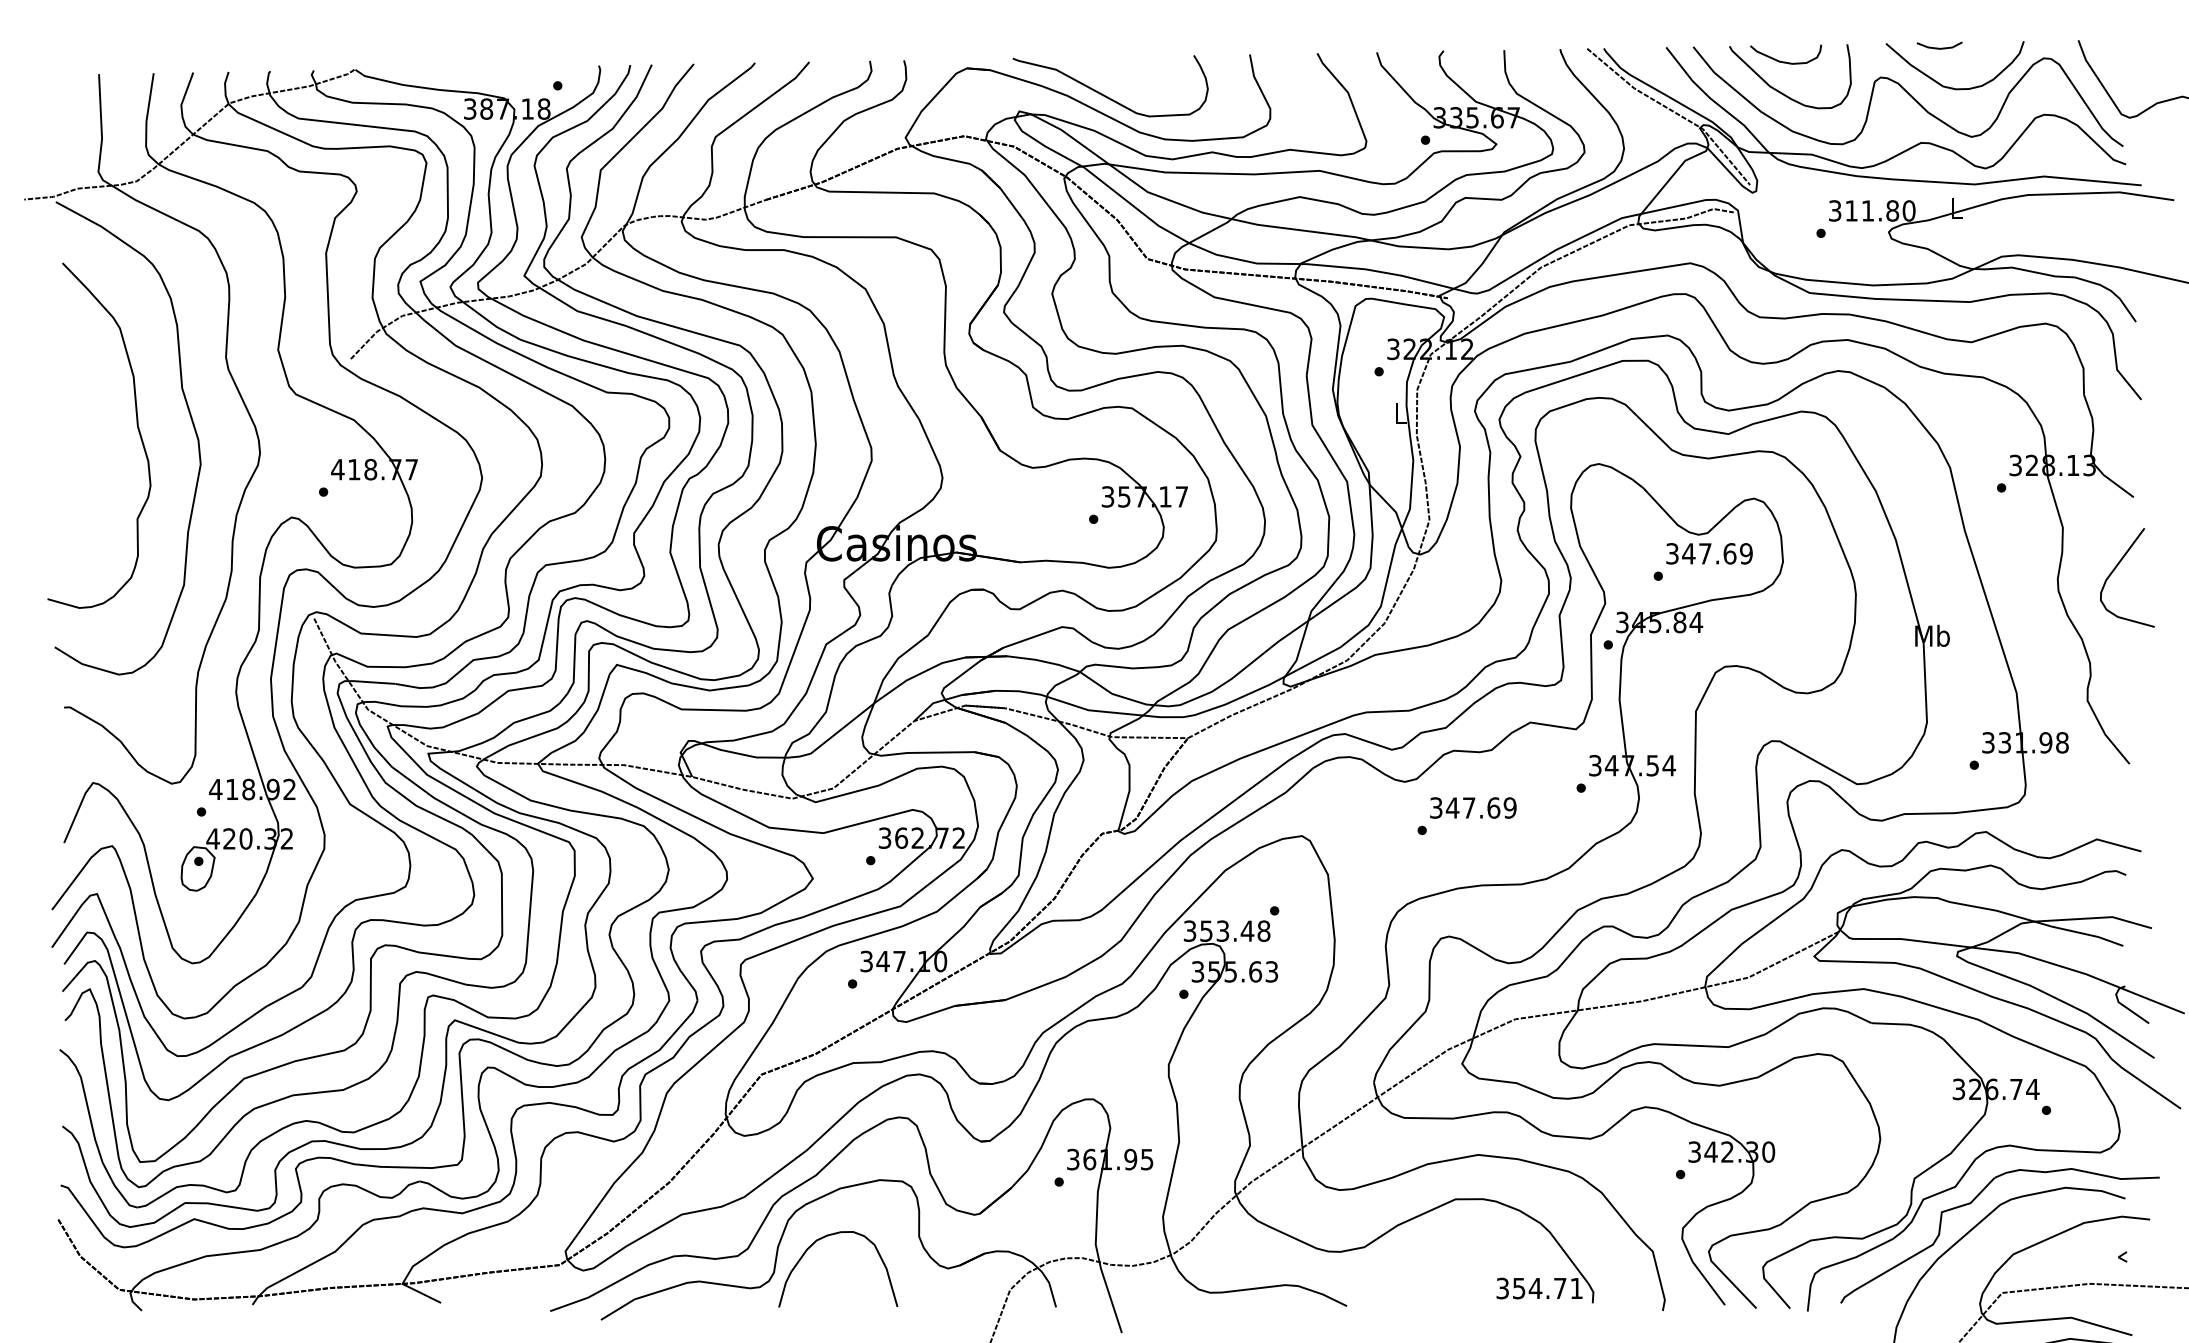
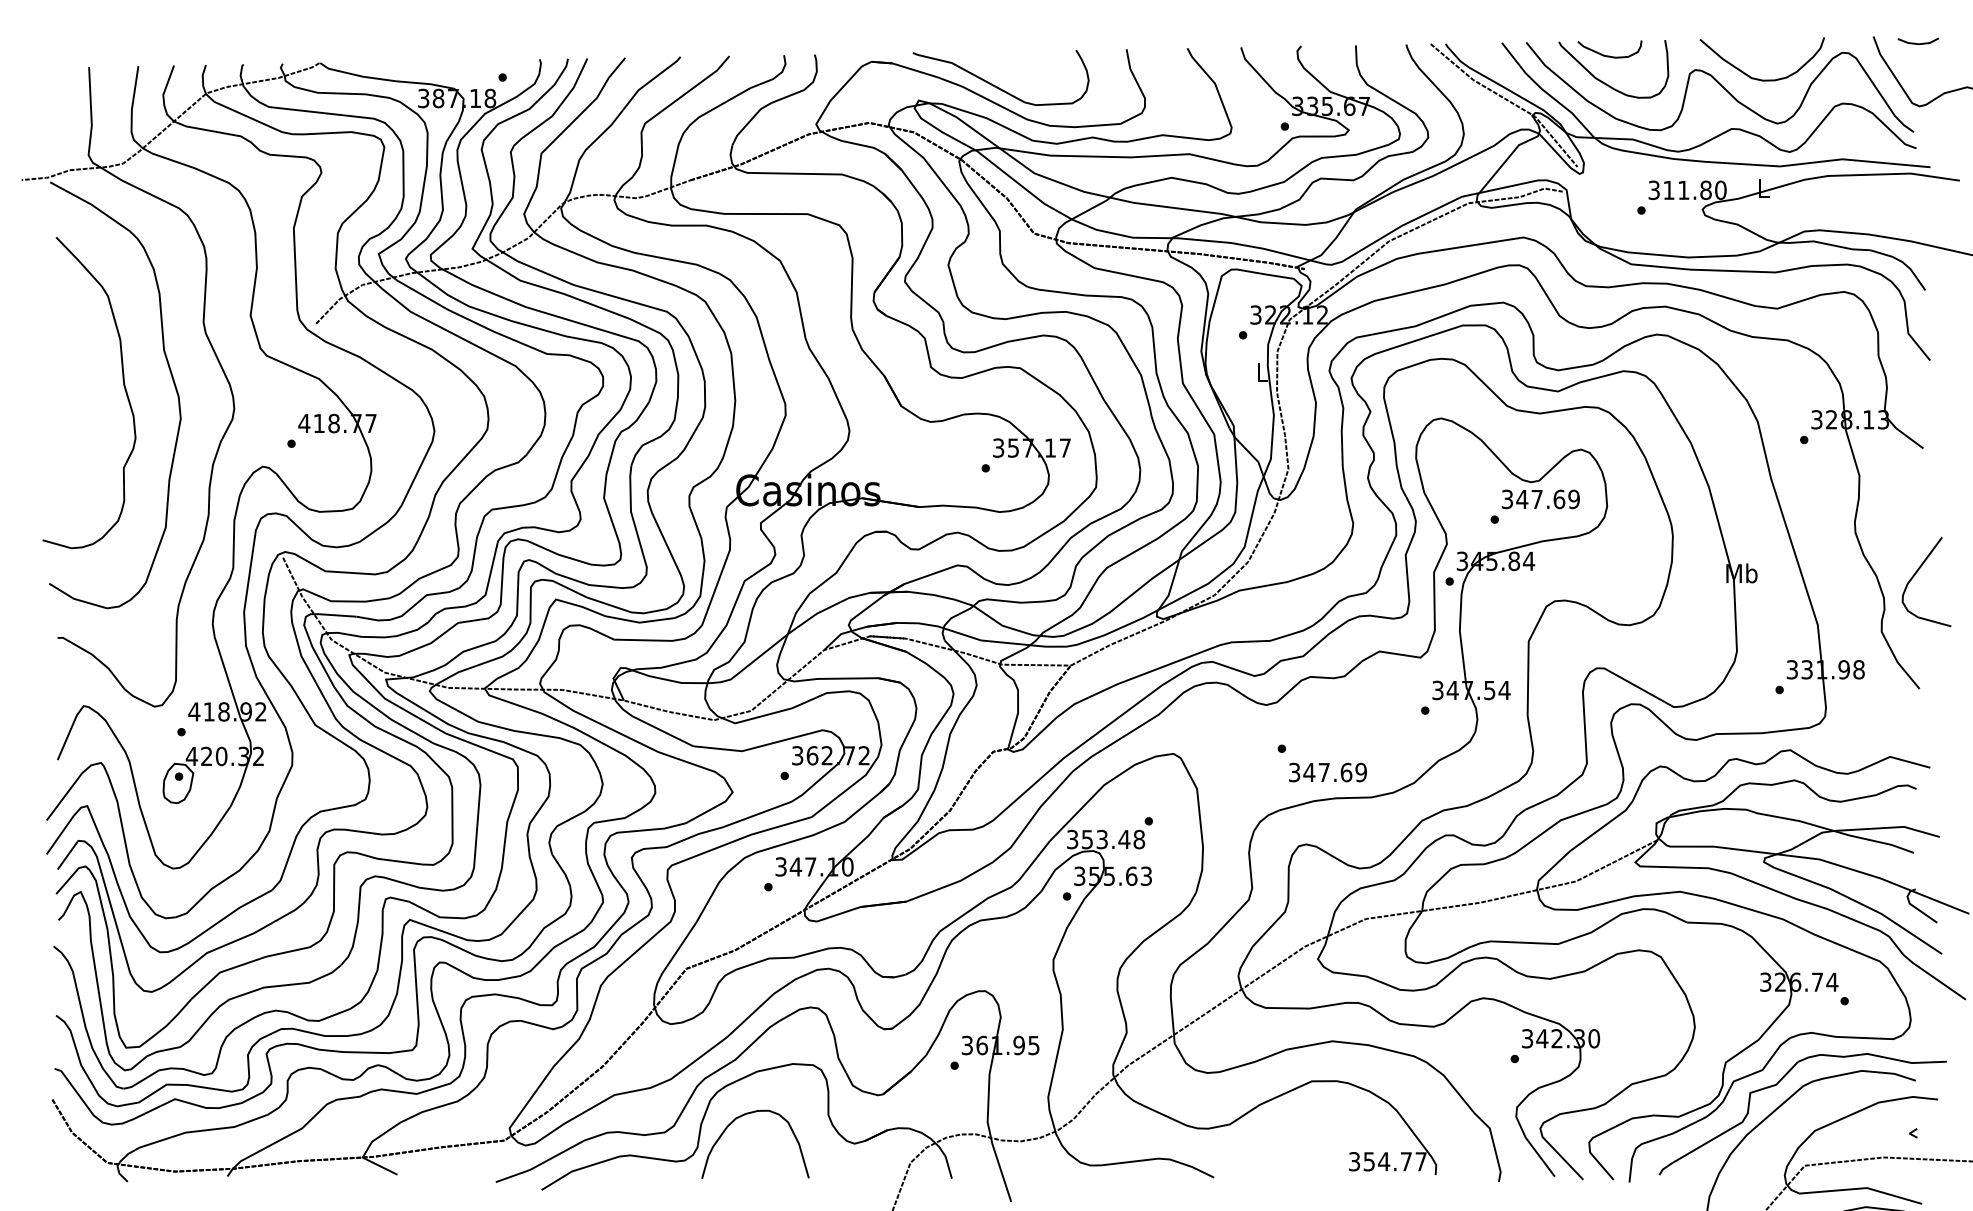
line: (1938, 48) -> (1917, 43), moved
curve: (2115, 570) -> (1915, 575), moved
text: (1472, 807) -> (1327, 772), moved
text: (1575, 1288) -> (1420, 1161), 354.71 -> 354.77

